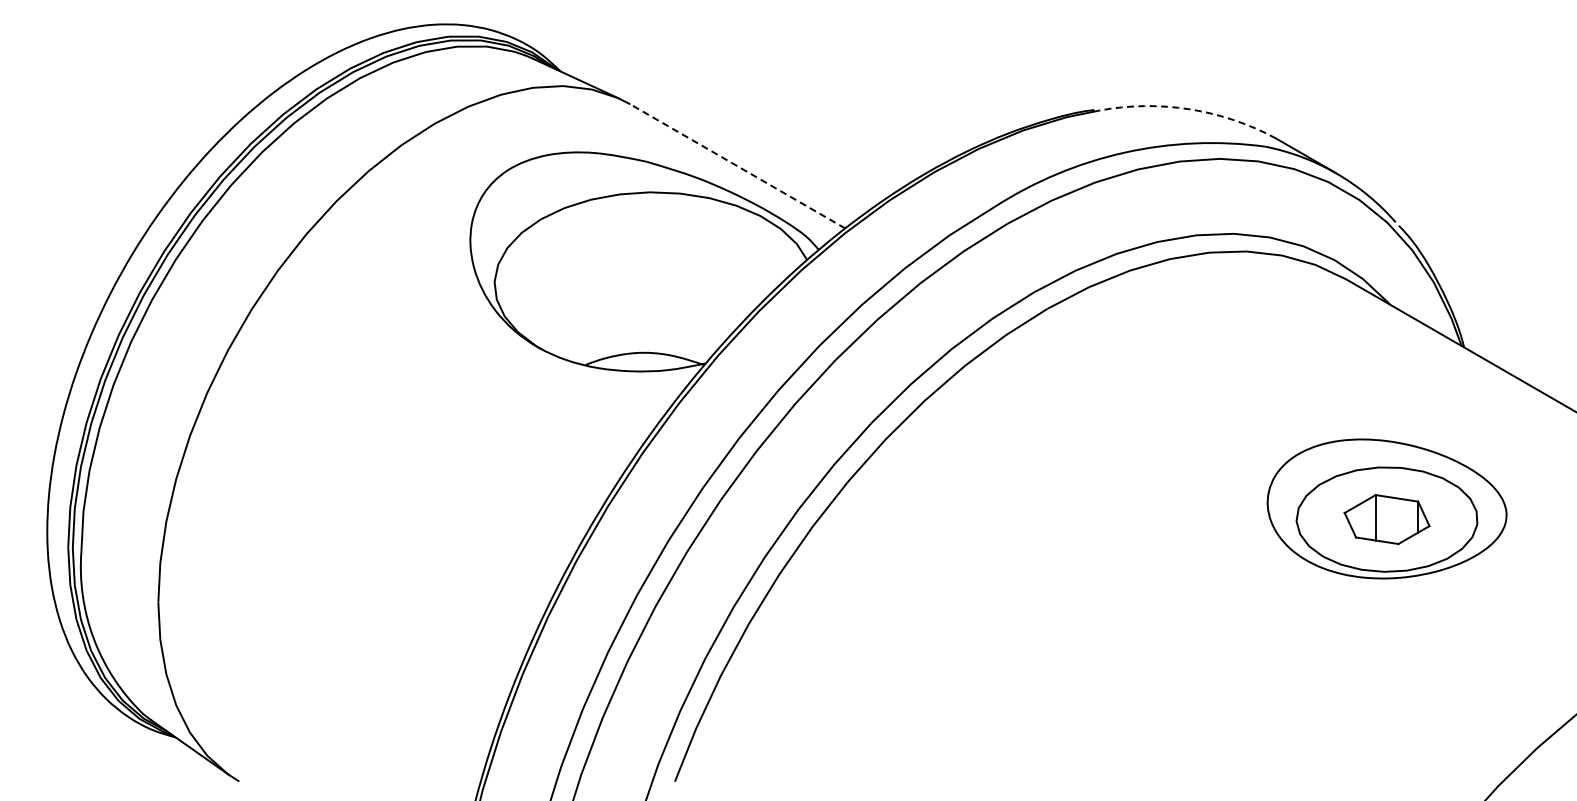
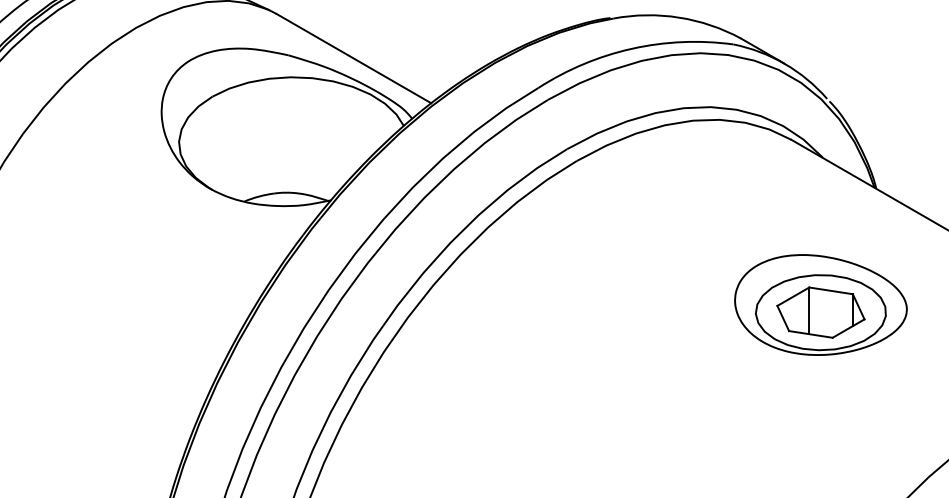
arc: (1189, 109) -> (678, 17), dashed -> solid
line: (737, 166) -> (353, 58), dashed -> solid
part: (1386, 519) -> (820, 312), size x1.43

